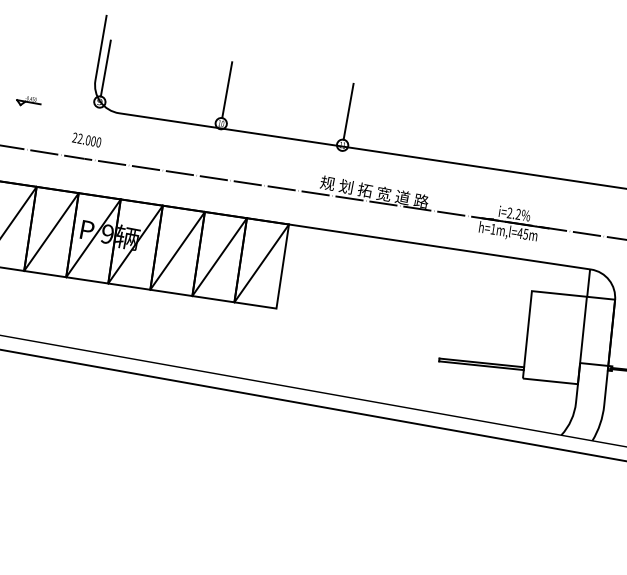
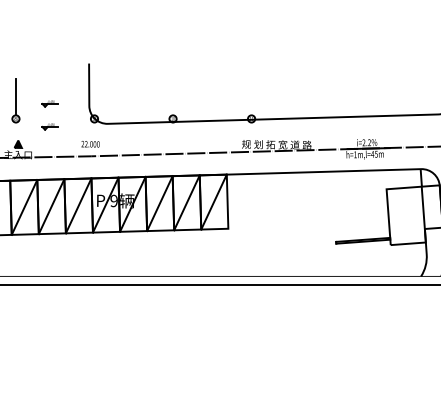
part: (34, 65) -> (49, 103), added
line: (105, 68) -> (94, 97), removed
line: (227, 90) -> (173, 97), removed
line: (348, 112) -> (251, 97), removed

